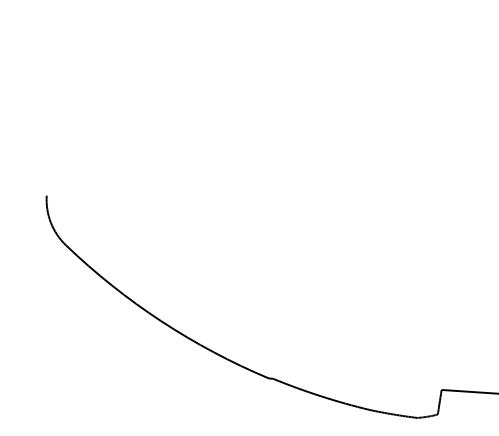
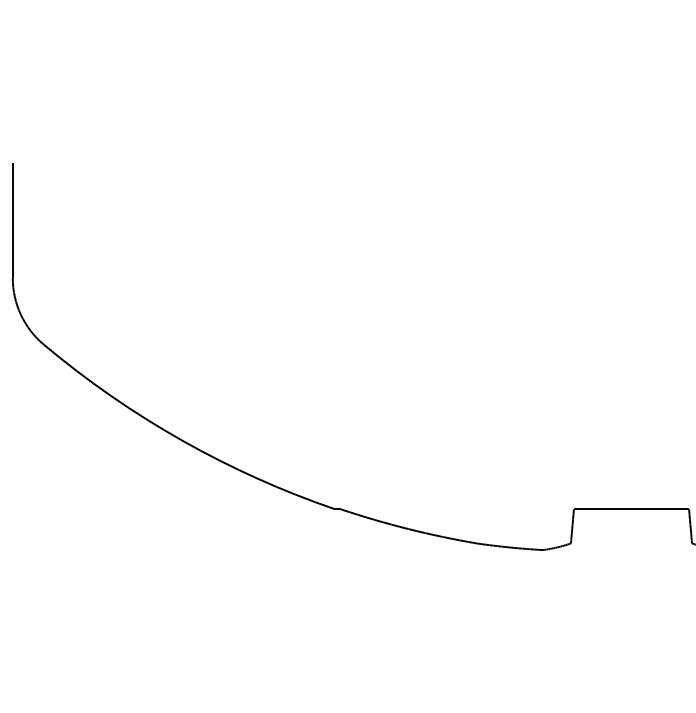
line: (49, 153) -> (12, 220), added

